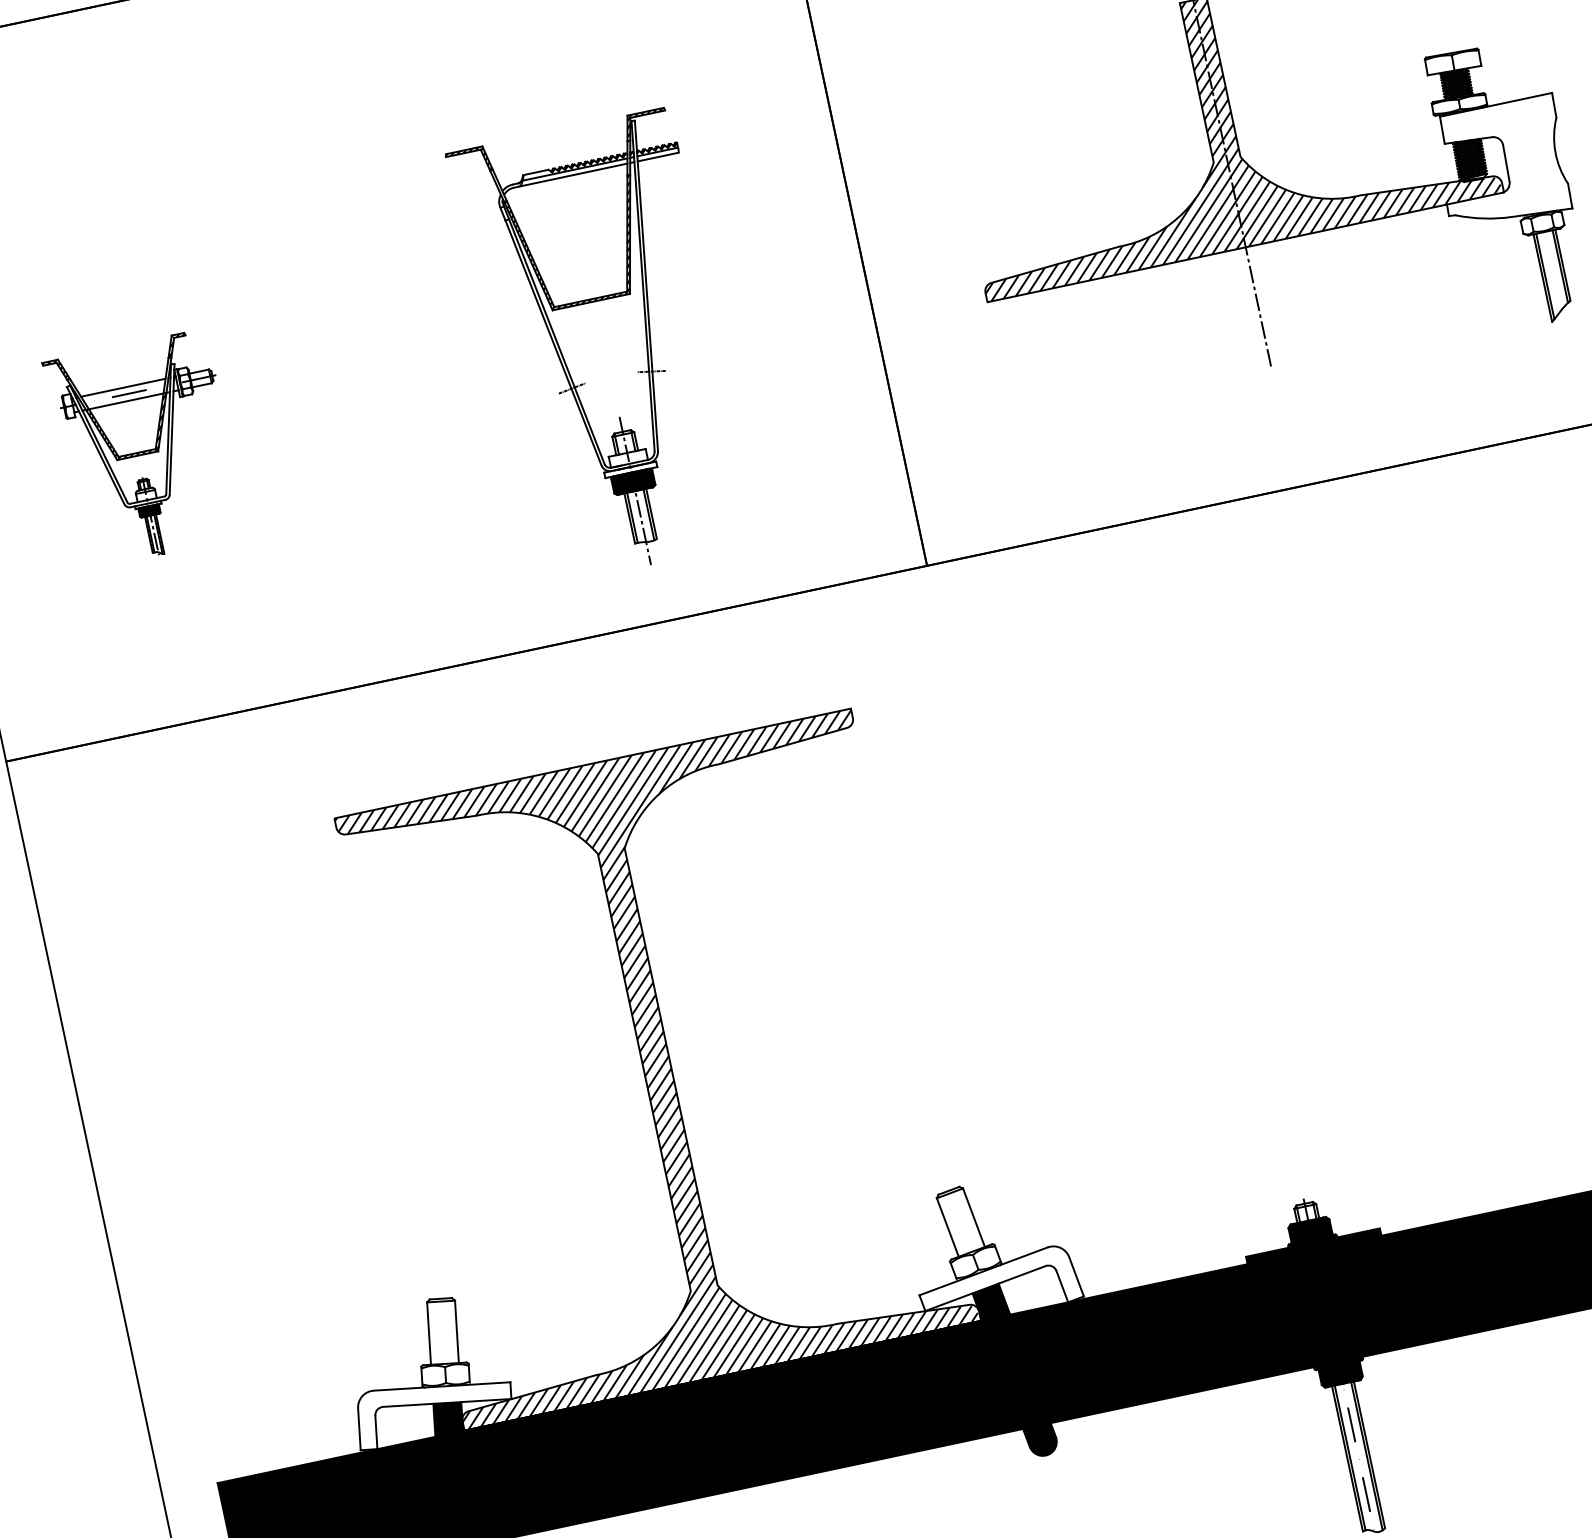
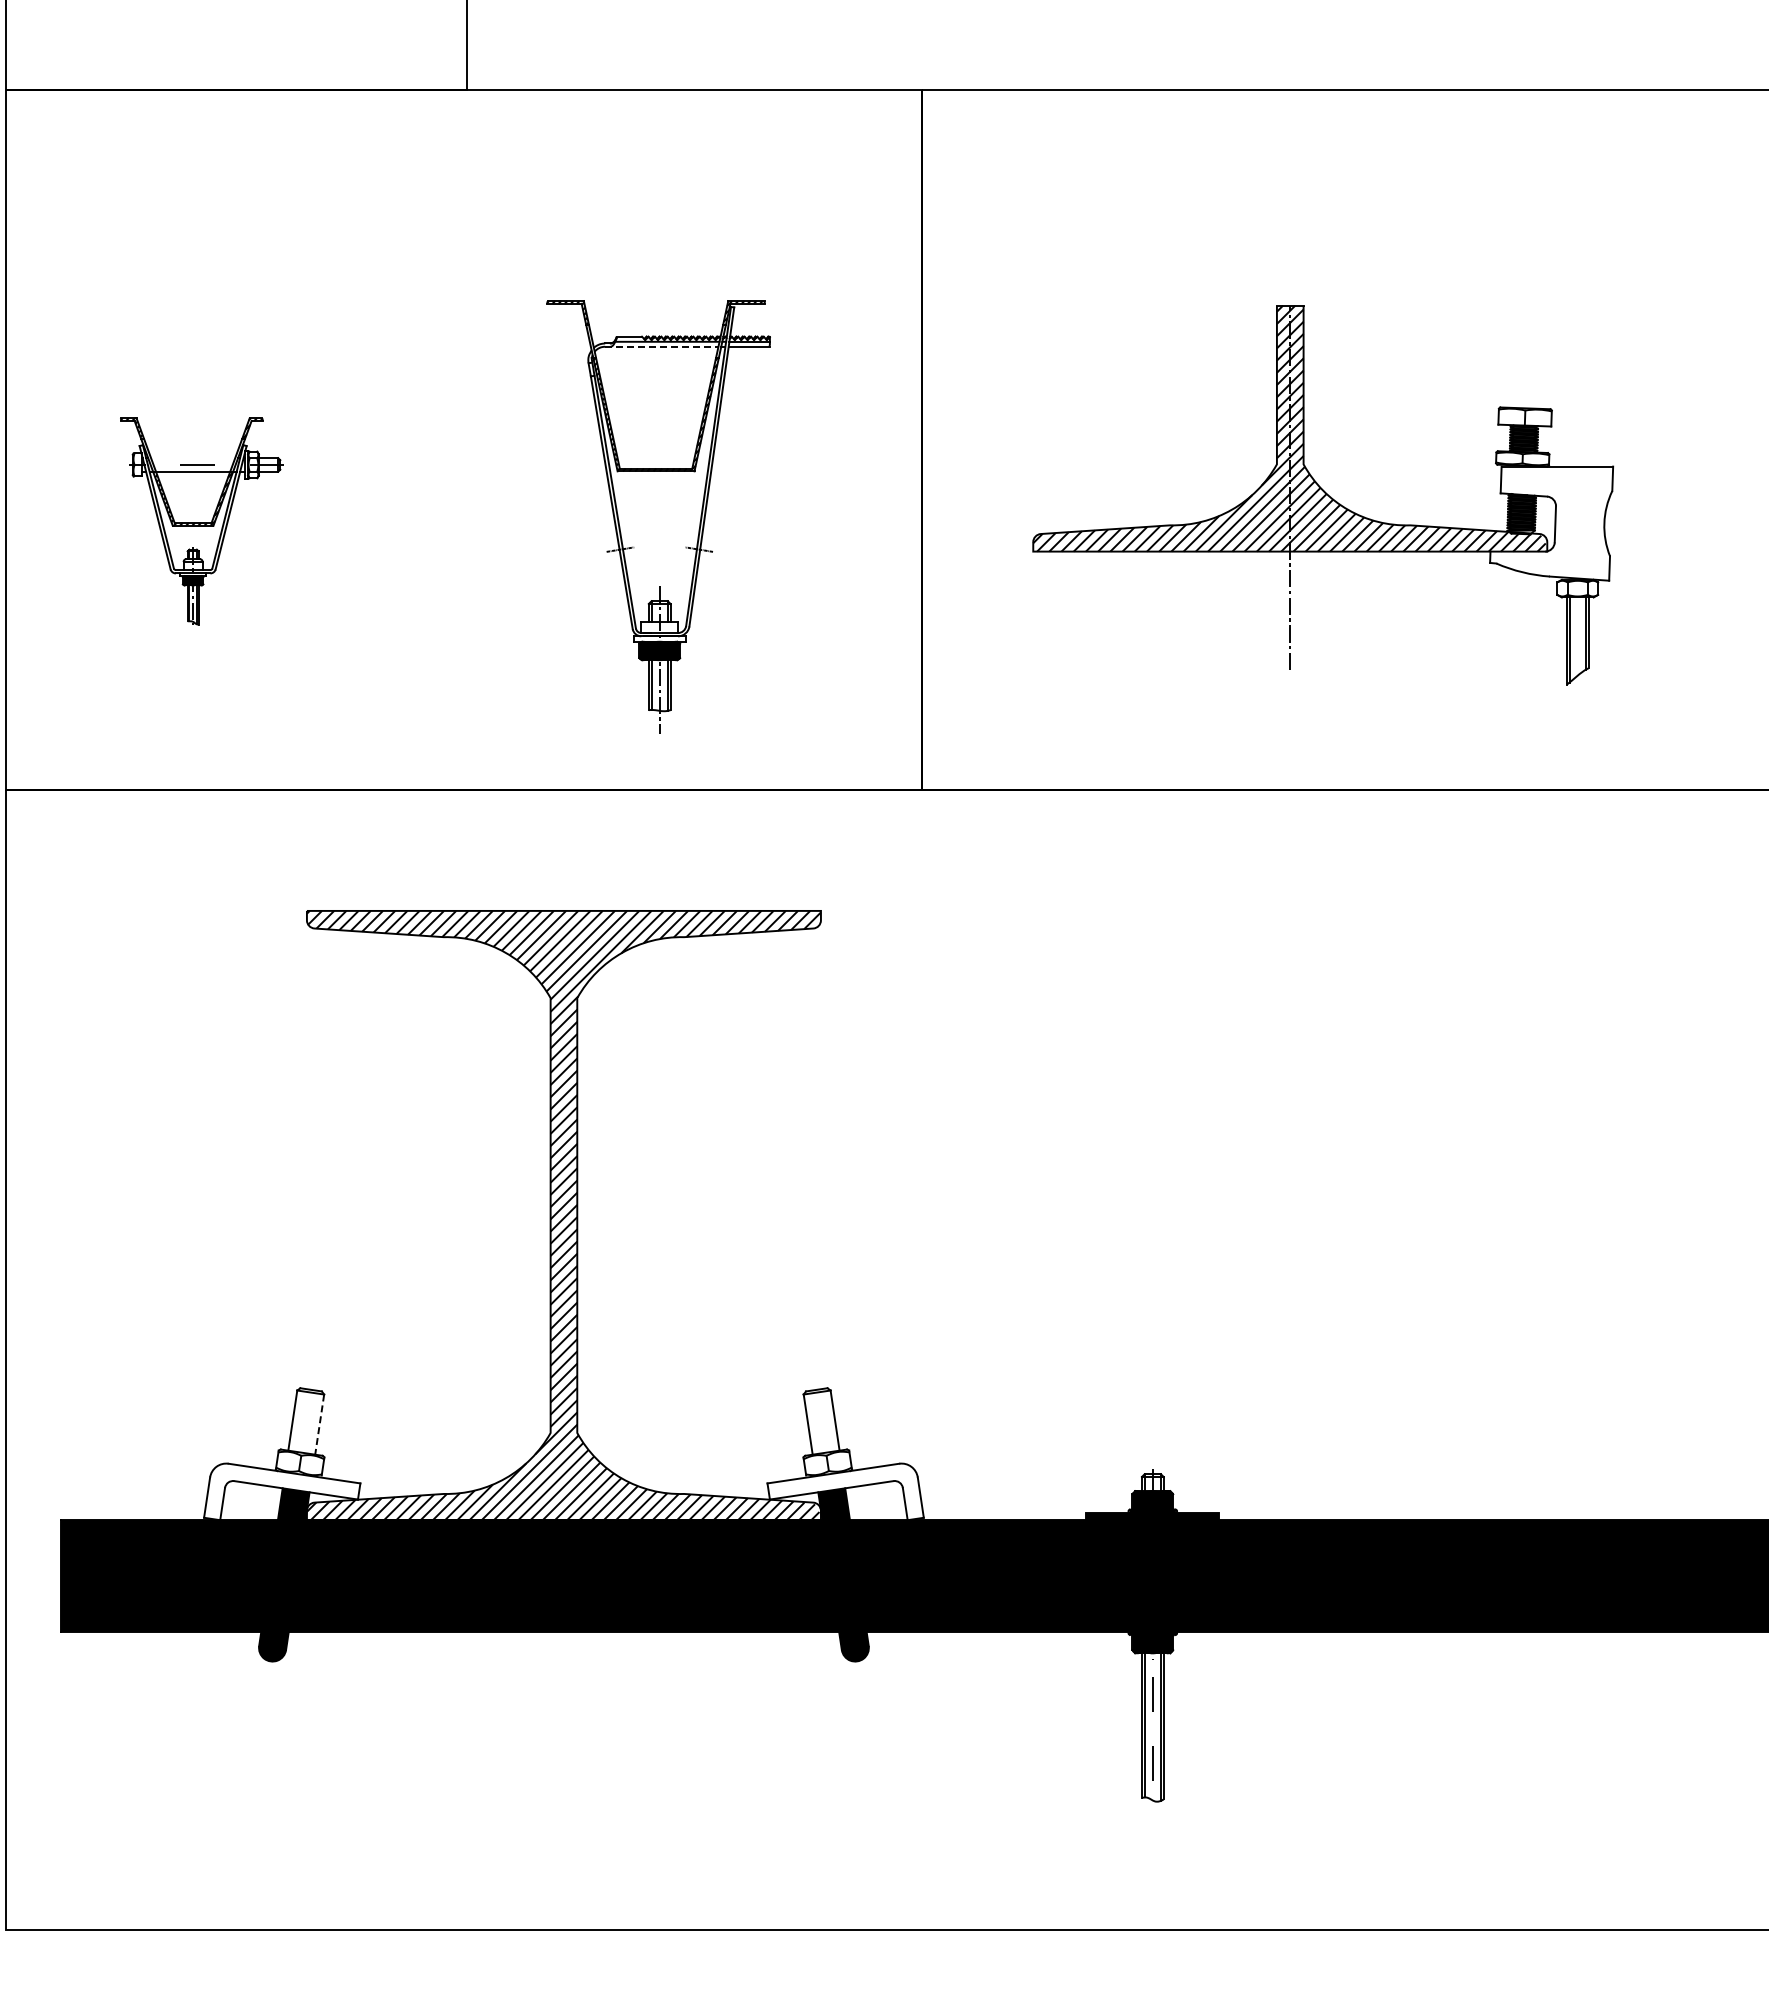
line: (570, 175) -> (661, 346), solid -> dashed
line: (123, 388) -> (193, 458), removed
line: (456, 1332) -> (319, 1425), solid -> dashed

